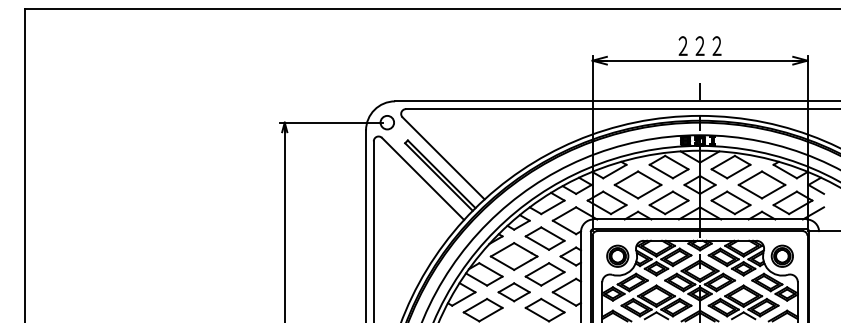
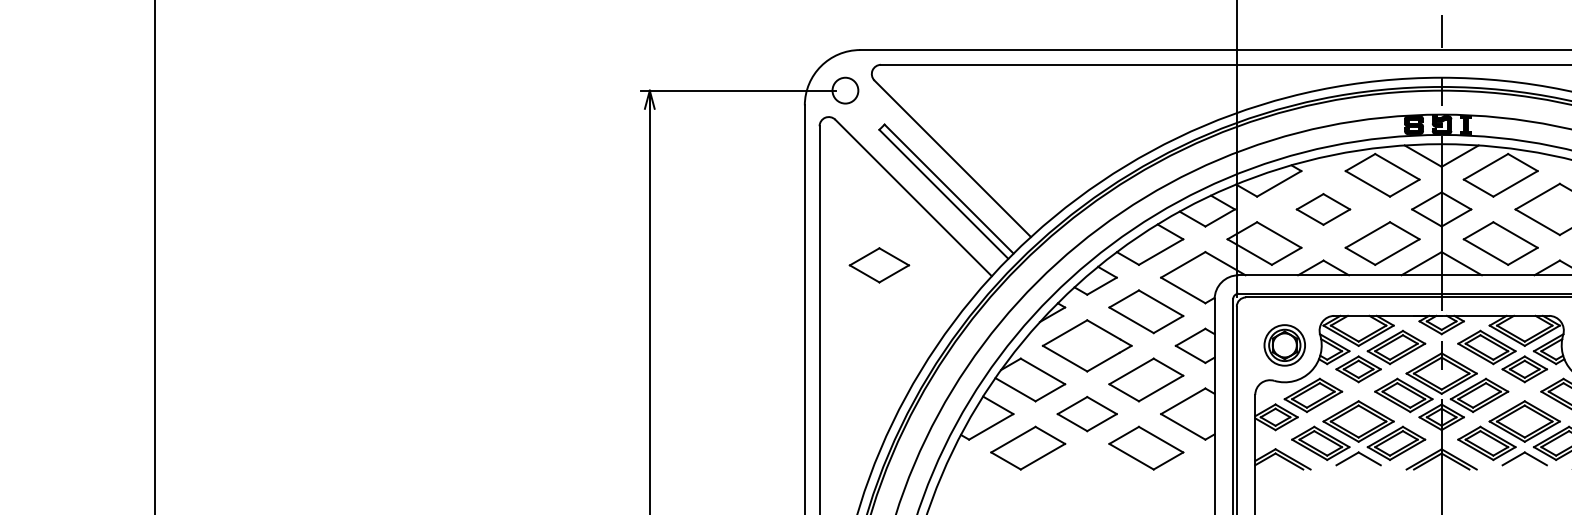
part: (637, 184) -> (1322, 208), size x0.6
part: (404, 214) -> (878, 265), added

